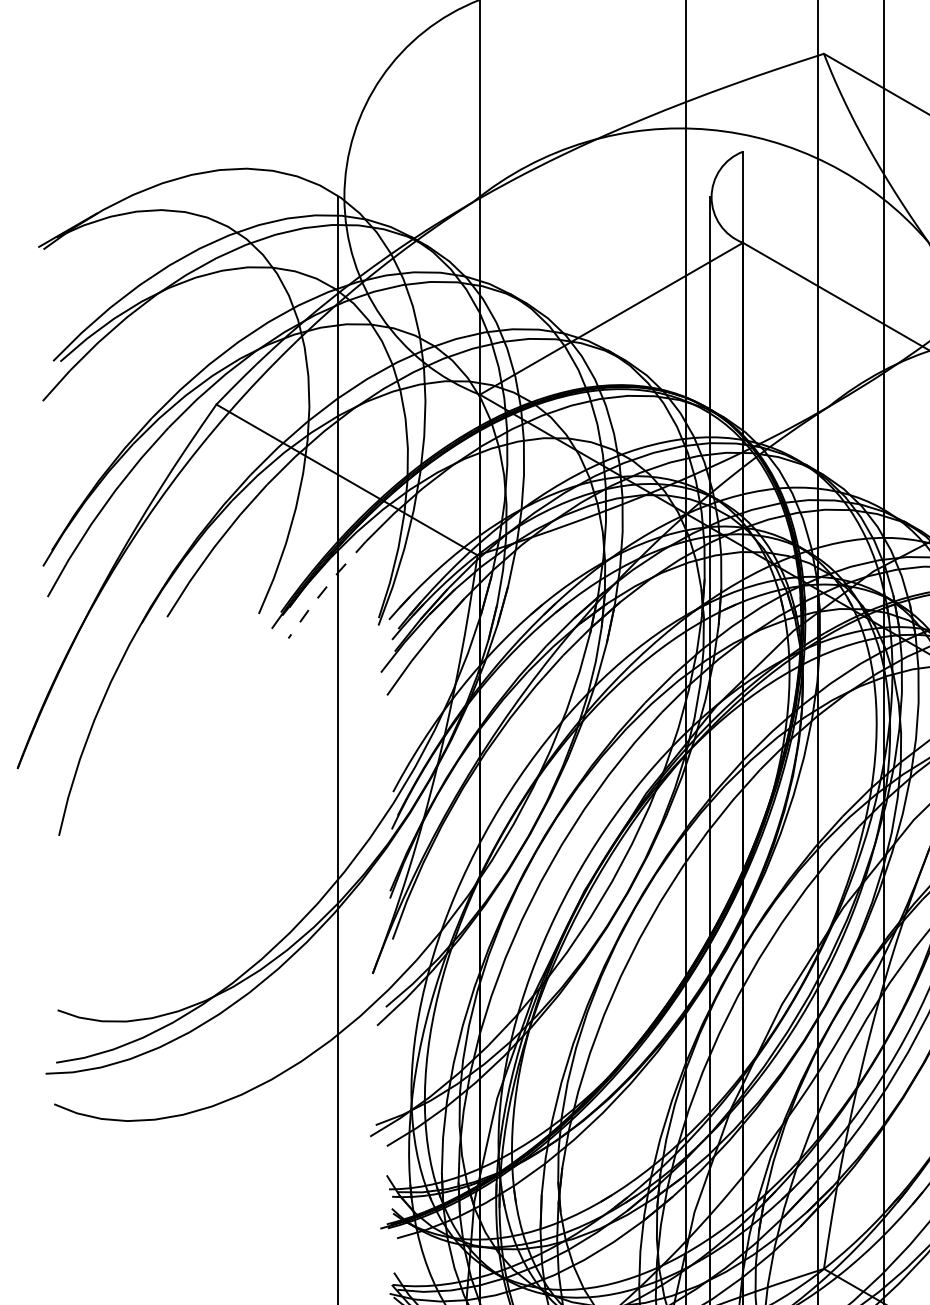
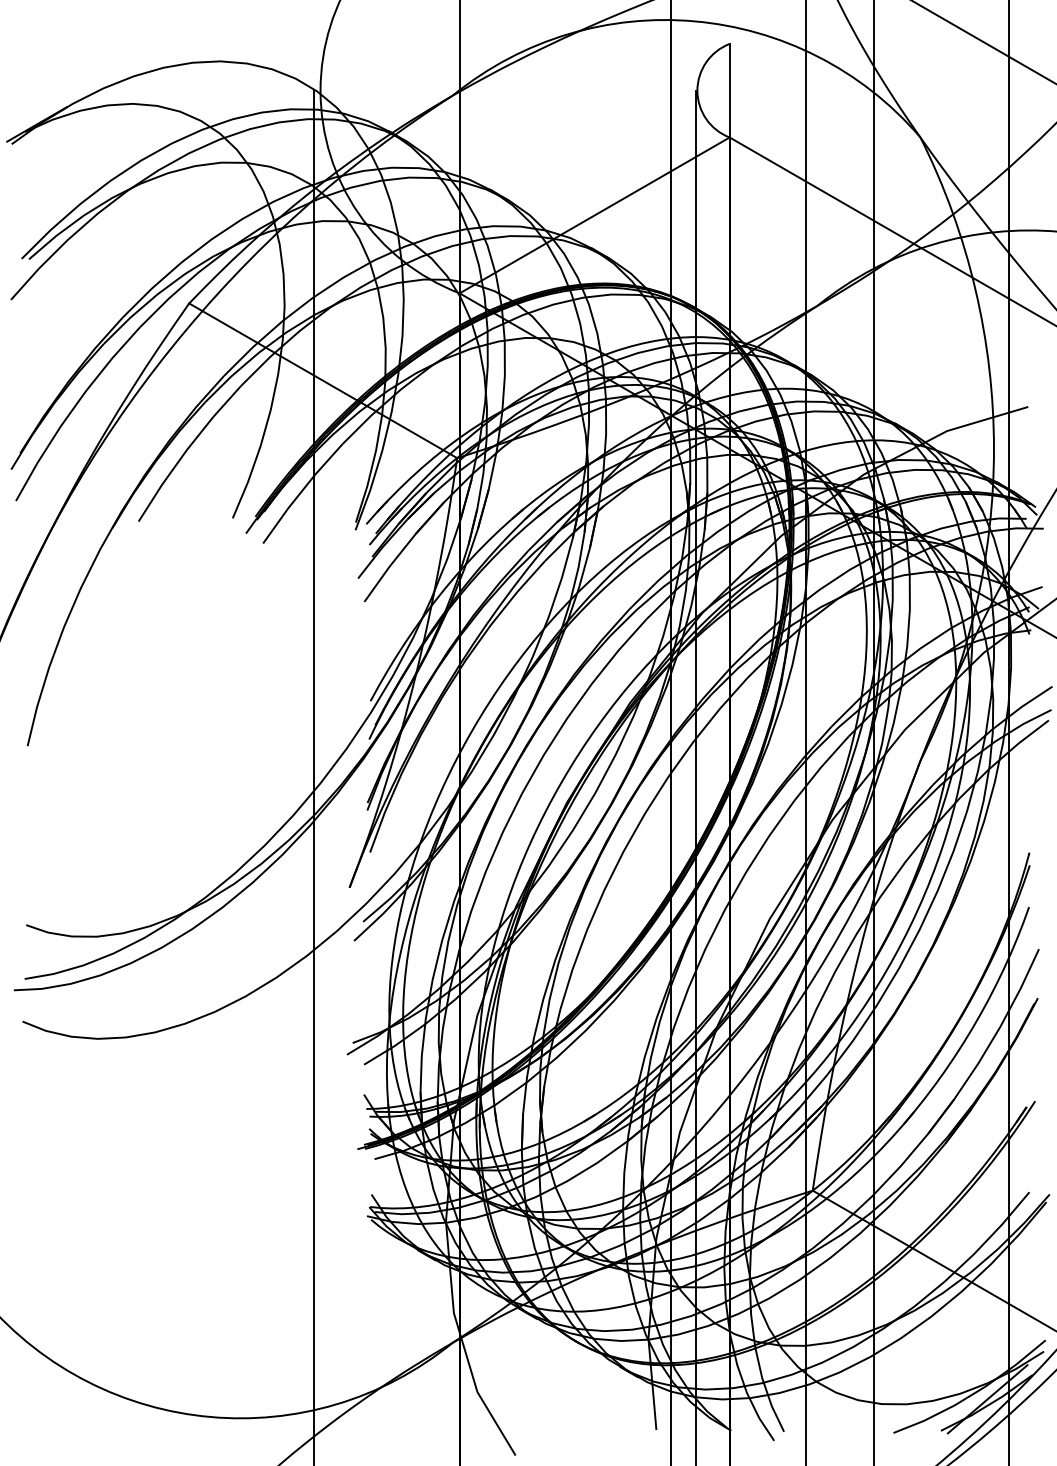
line: (324, 589) -> (300, 493), dashed -> solid

